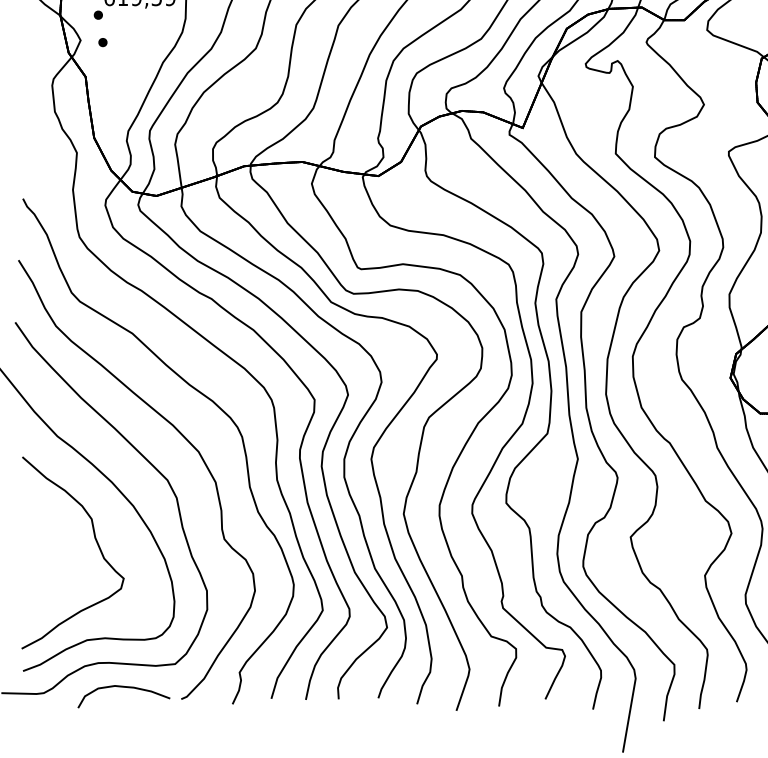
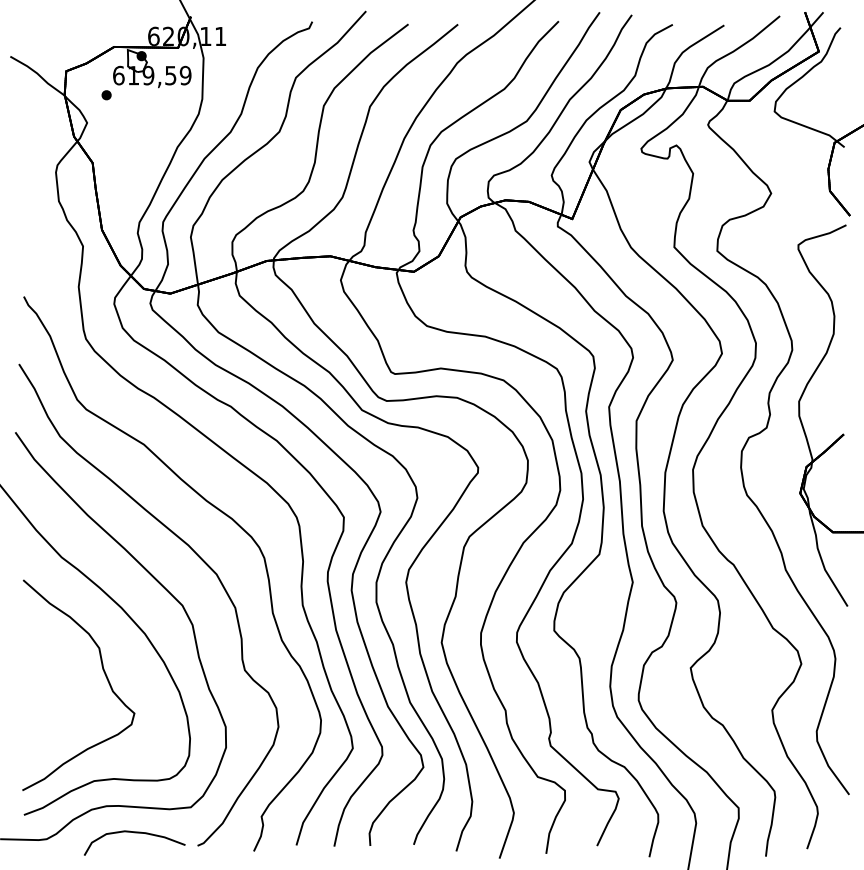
part: (102, 42) -> (111, 125), removed

